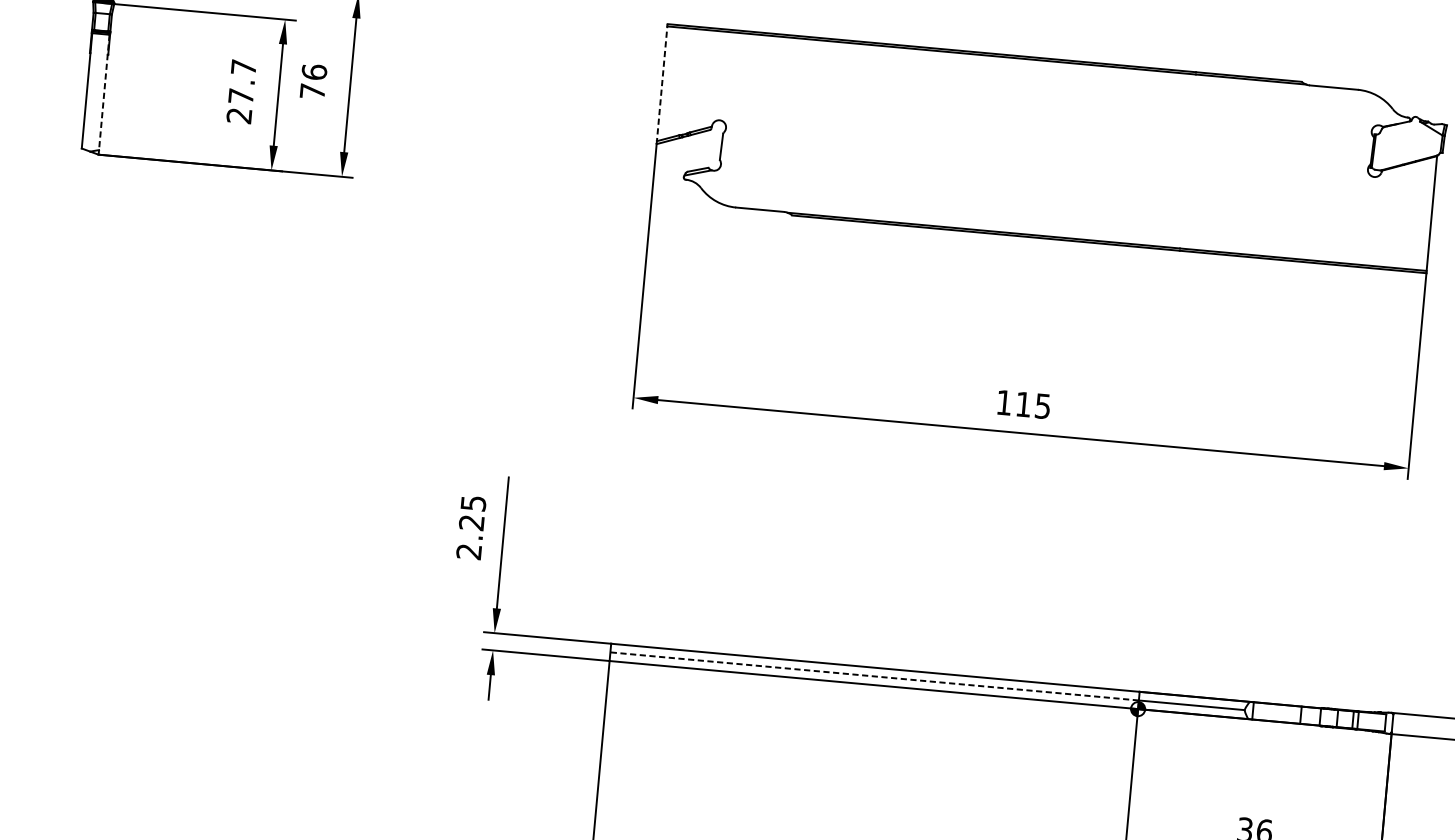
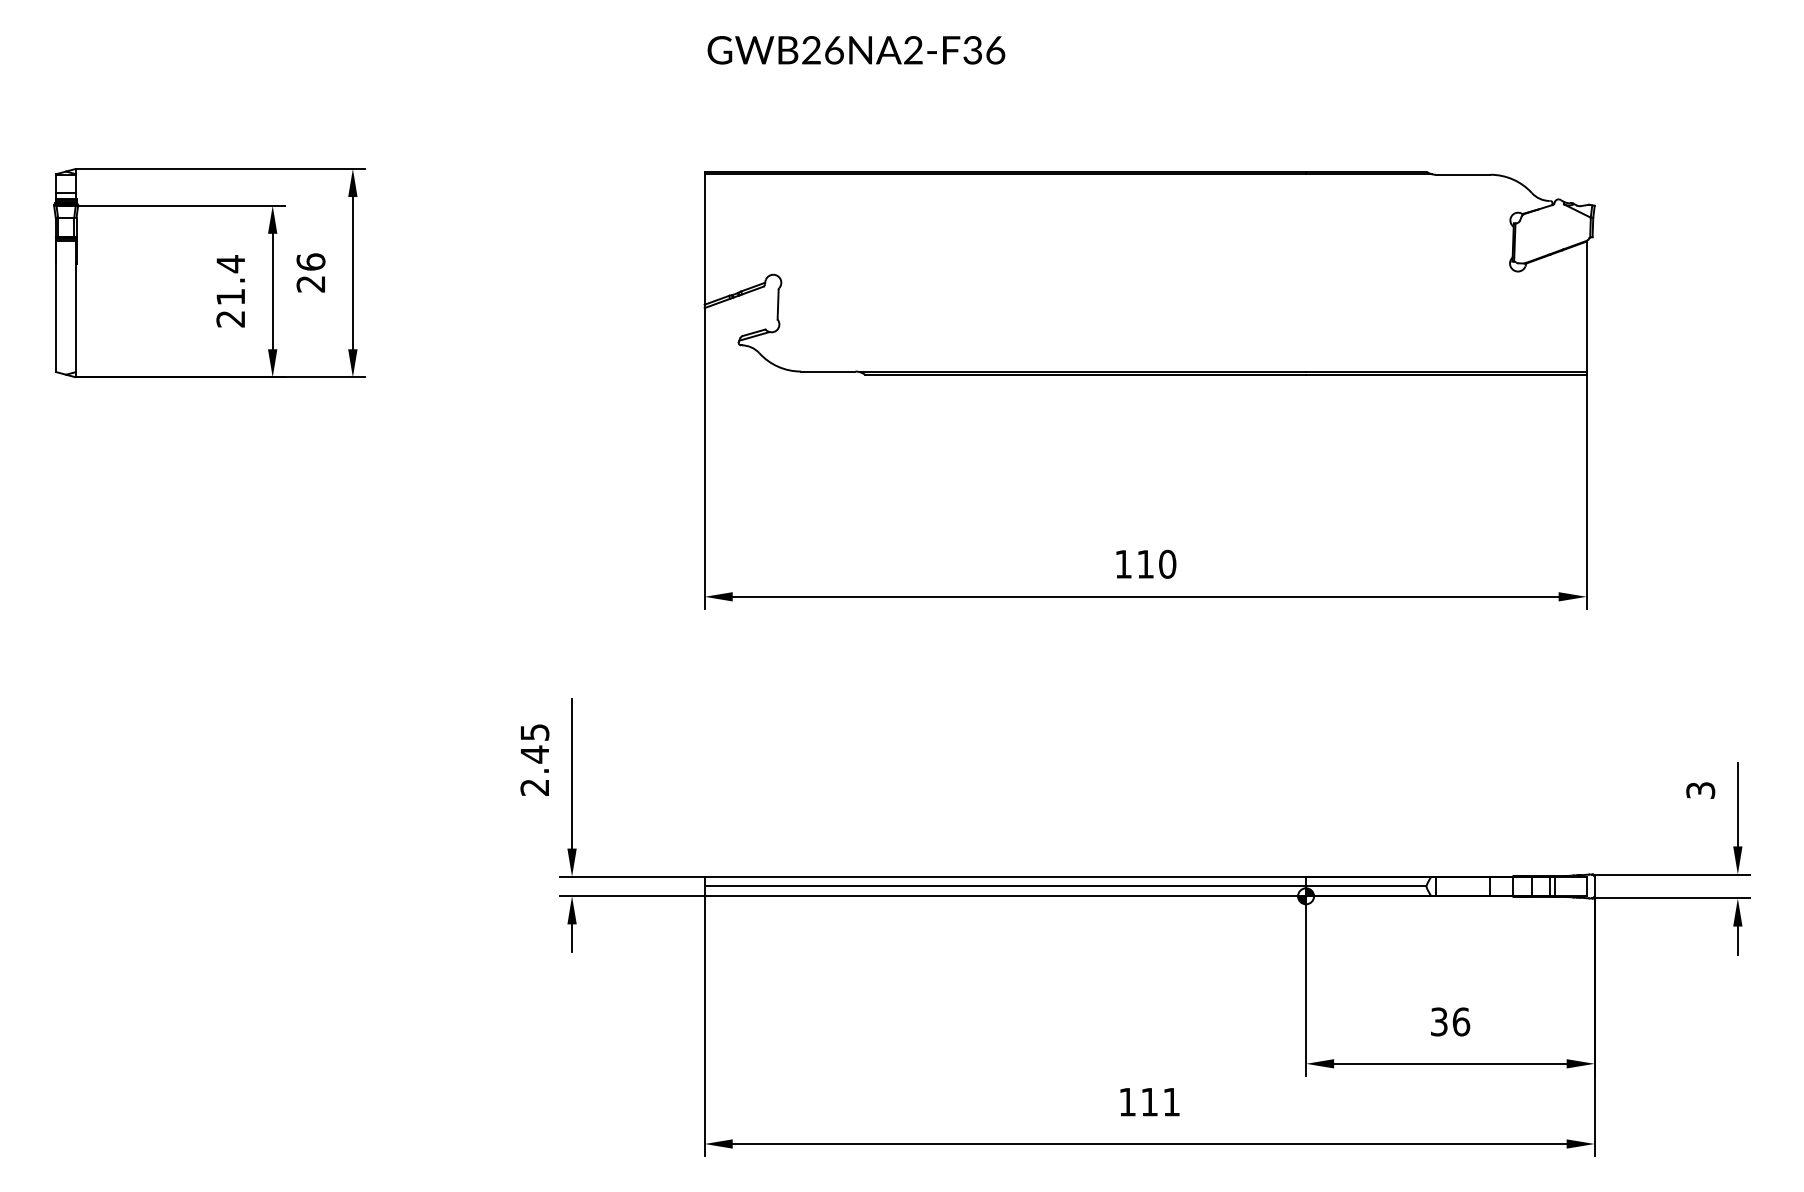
text: (242, 81) -> (230, 280), 27.7 -> 21.4
line: (662, 83) -> (704, 239), dashed -> solid
text: (312, 91) -> (310, 284), 76 -> 26
line: (103, 92) -> (75, 306), dashed -> solid
text: (1042, 405) -> (1167, 563), 115 -> 110
text: (471, 522) -> (534, 754), 2.25 -> 2.45
line: (874, 676) -> (1005, 886), dashed -> solid

